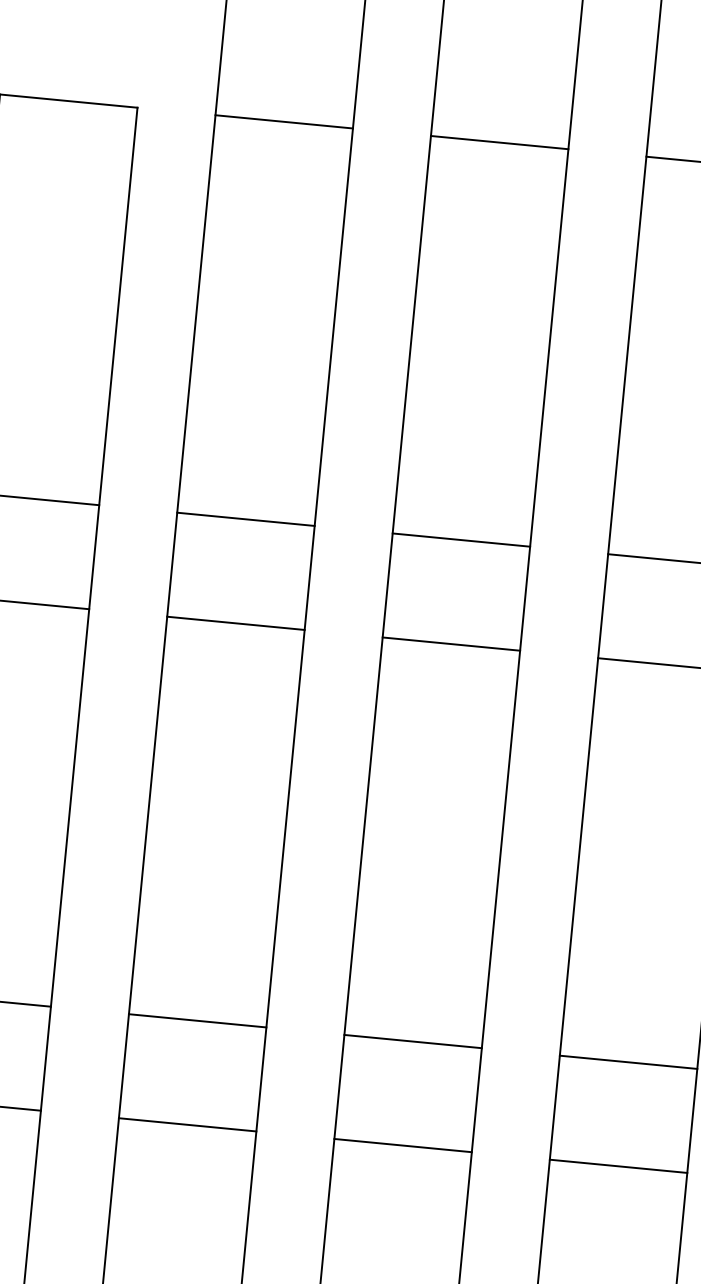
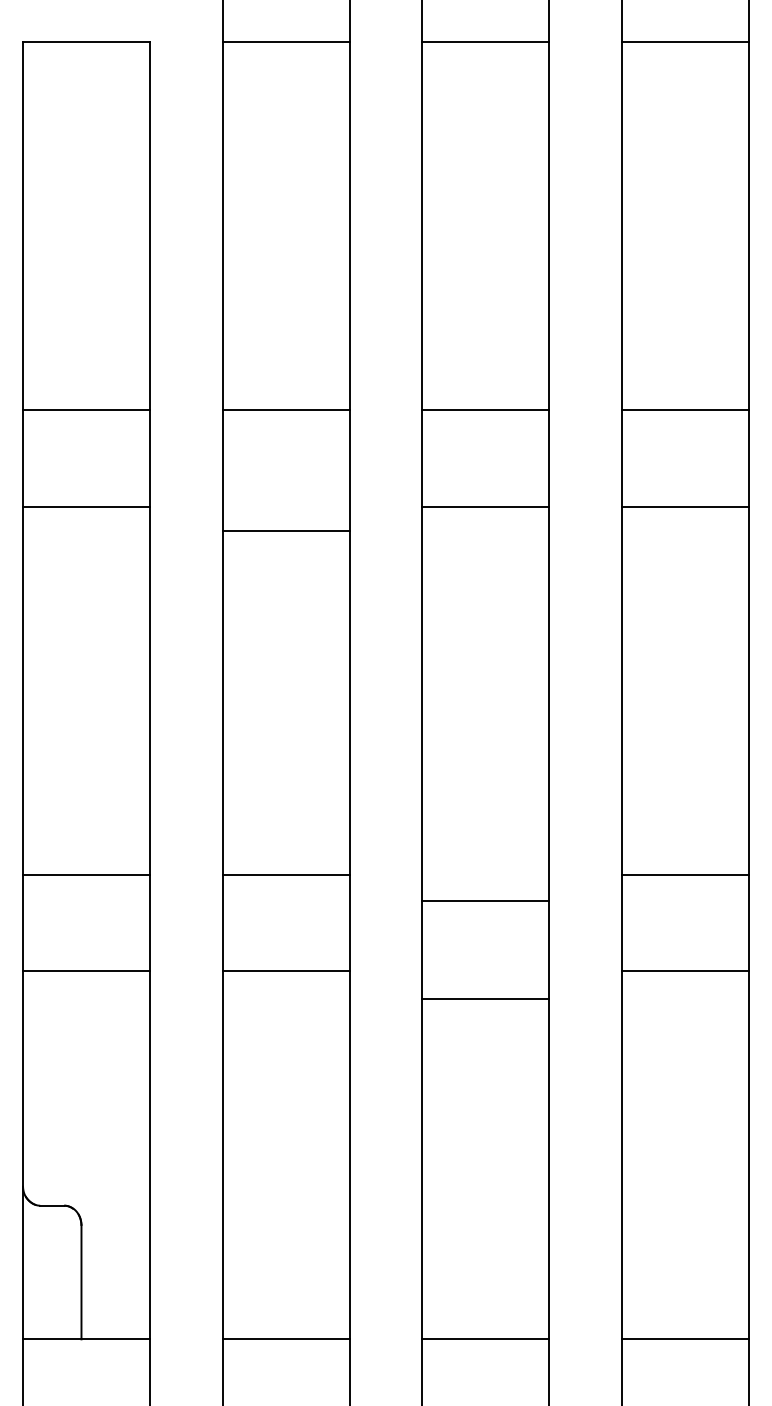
line: (235, 623) -> (285, 530), moved
line: (412, 1041) -> (485, 900), moved
line: (402, 1145) -> (485, 999), moved

